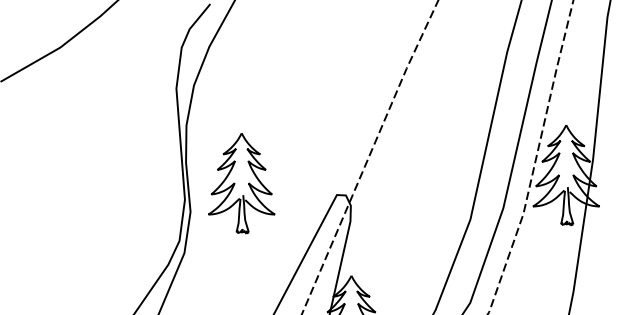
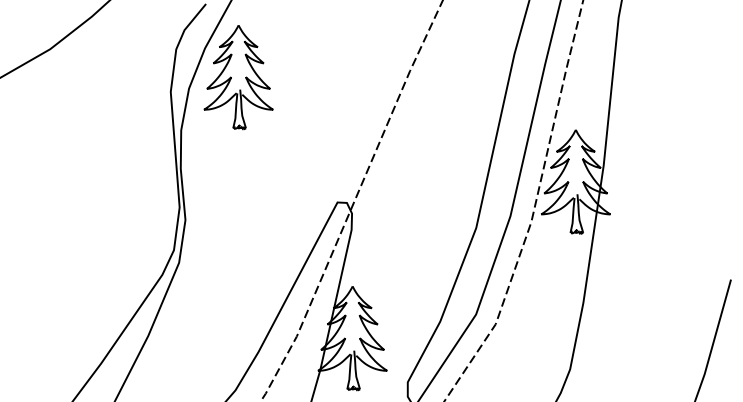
part: (241, 183) -> (238, 77), moved

